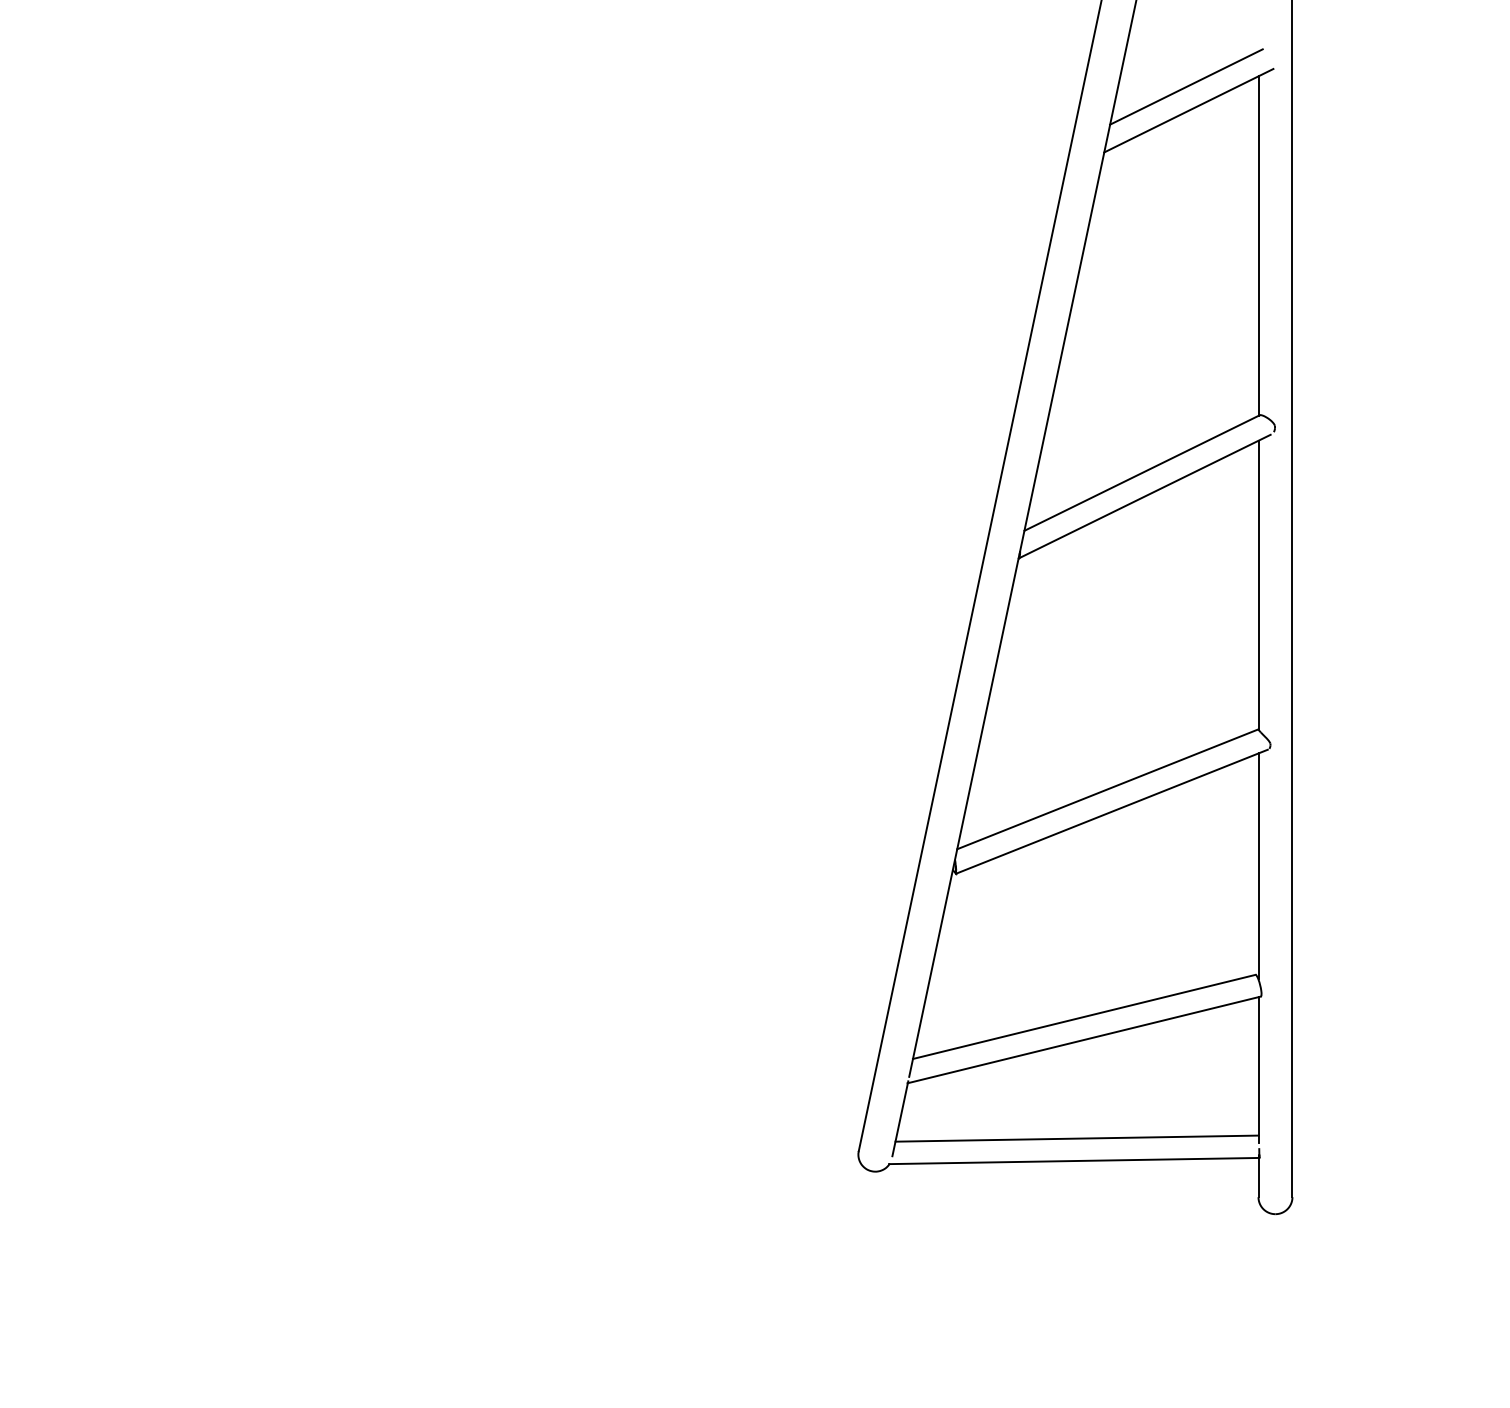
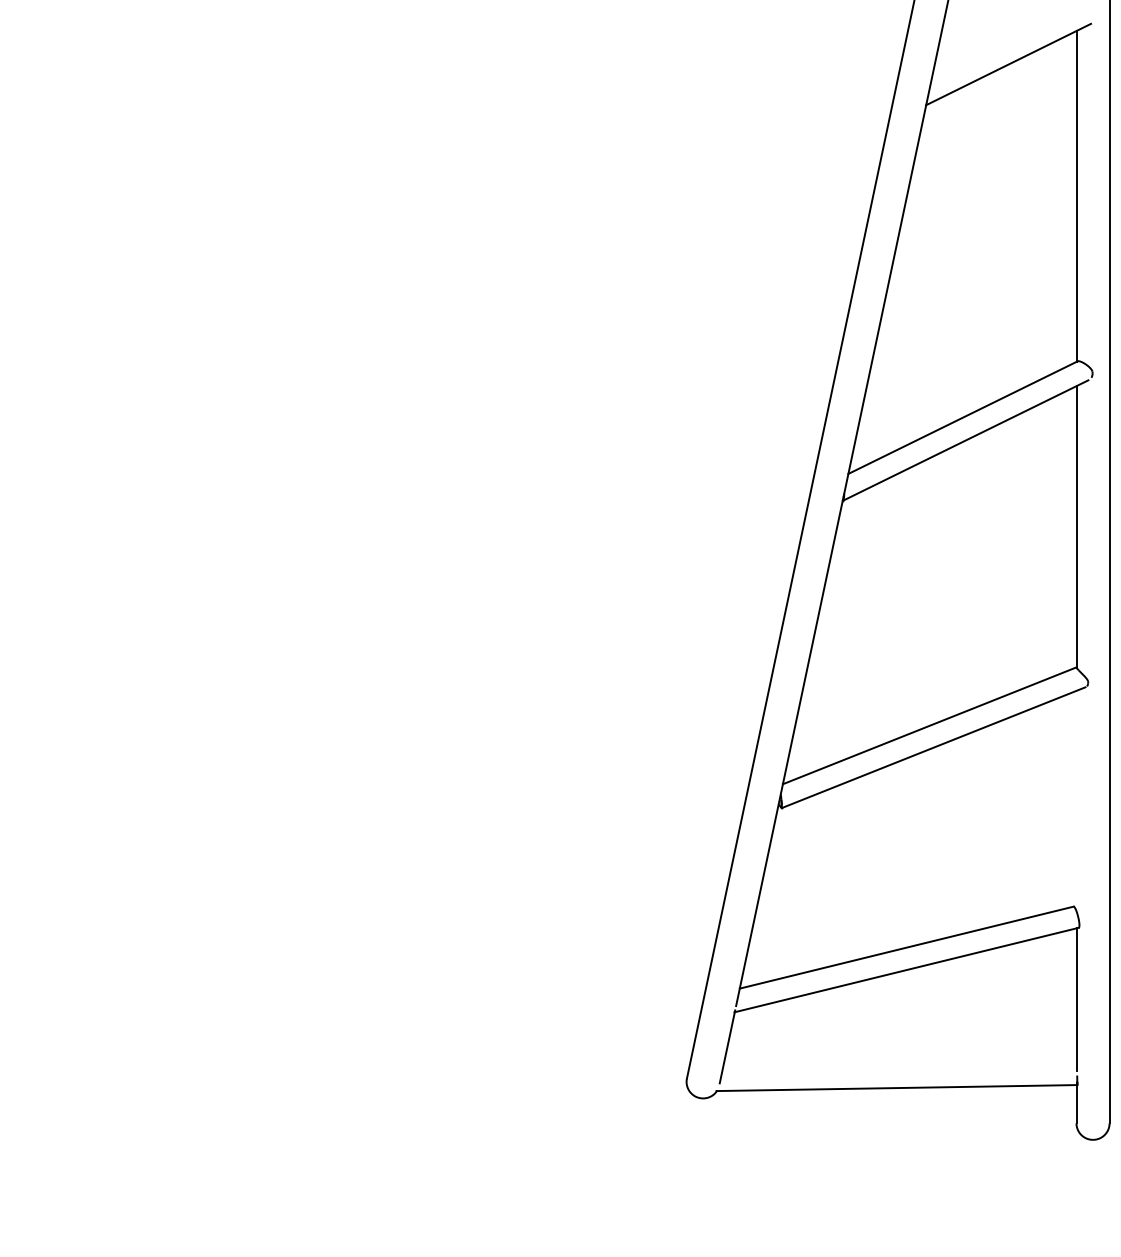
line: (1186, 86) -> (1006, 40), removed
line: (1258, 866) -> (1076, 801), removed
line: (1076, 1138) -> (899, 1066), removed

